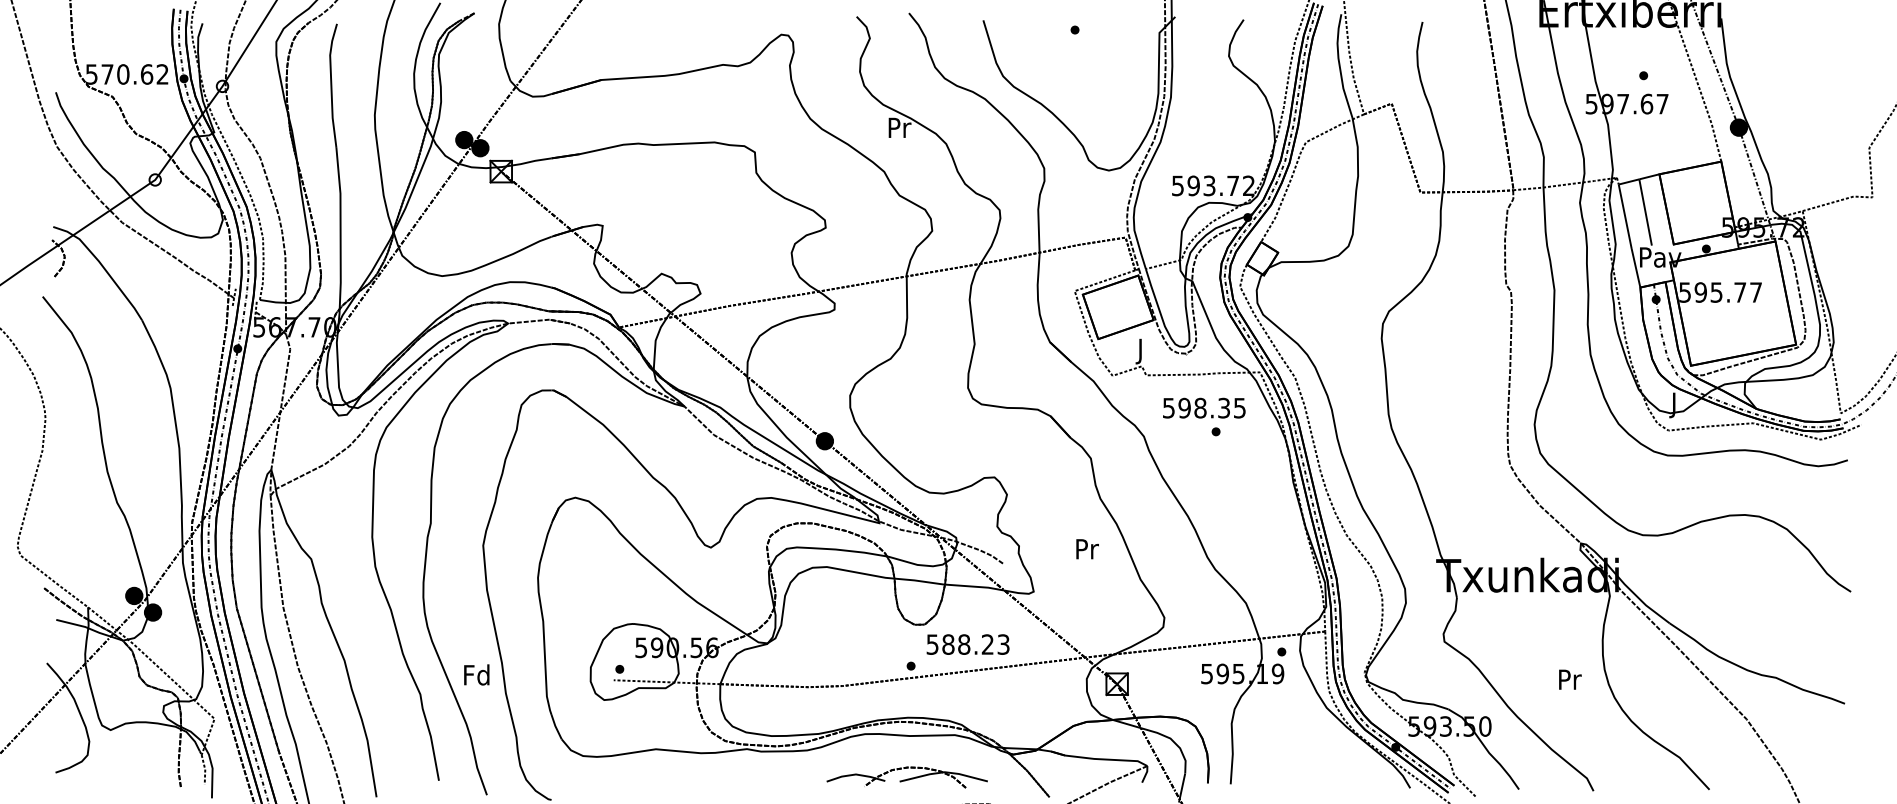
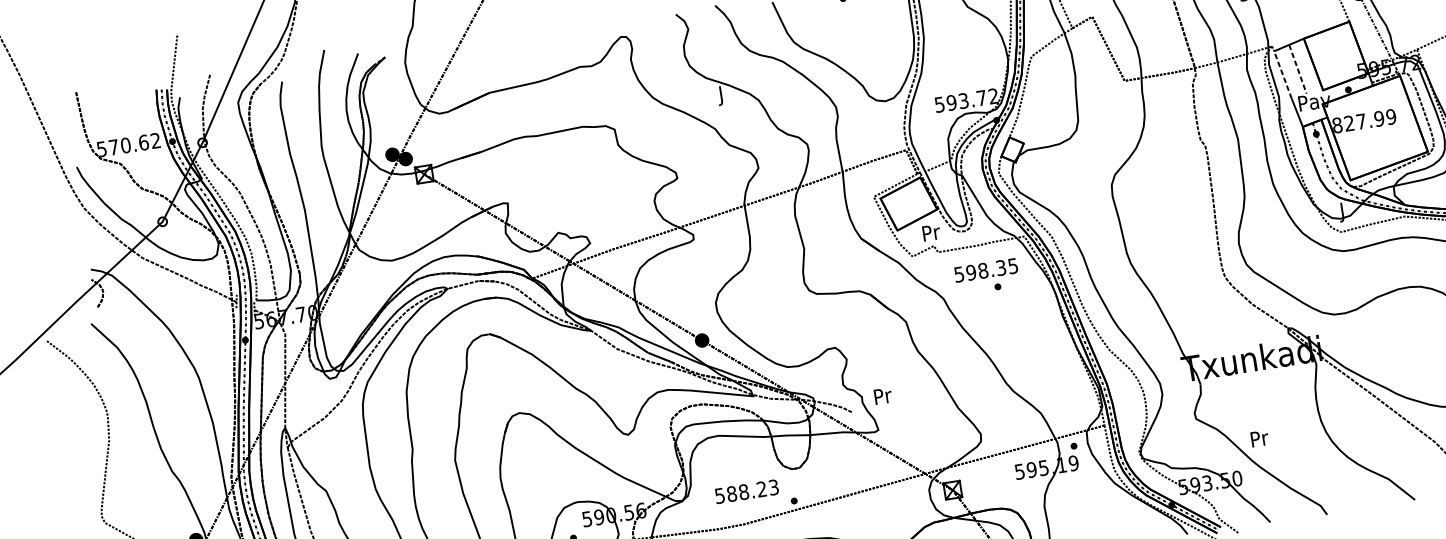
text: (899, 130) -> (721, 95), Pr -> J
line: (1645, 212) -> (1297, 69), solid -> dashed
line: (1625, 216) -> (1283, 74), solid -> dashed
text: (1720, 292) -> (1364, 121), 595.77 -> 827.99
text: (1141, 351) -> (931, 234), J -> Pr
text: (1087, 549) -> (883, 396), moved
text: (967, 644) -> (746, 491), moved
text: (1570, 679) -> (1259, 438), moved

